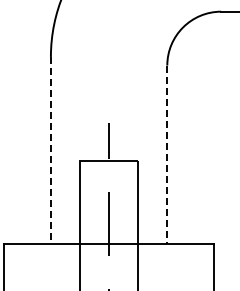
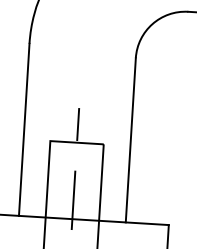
line: (50, 150) -> (23, 129), dashed -> solid
line: (167, 155) -> (130, 140), dashed -> solid

